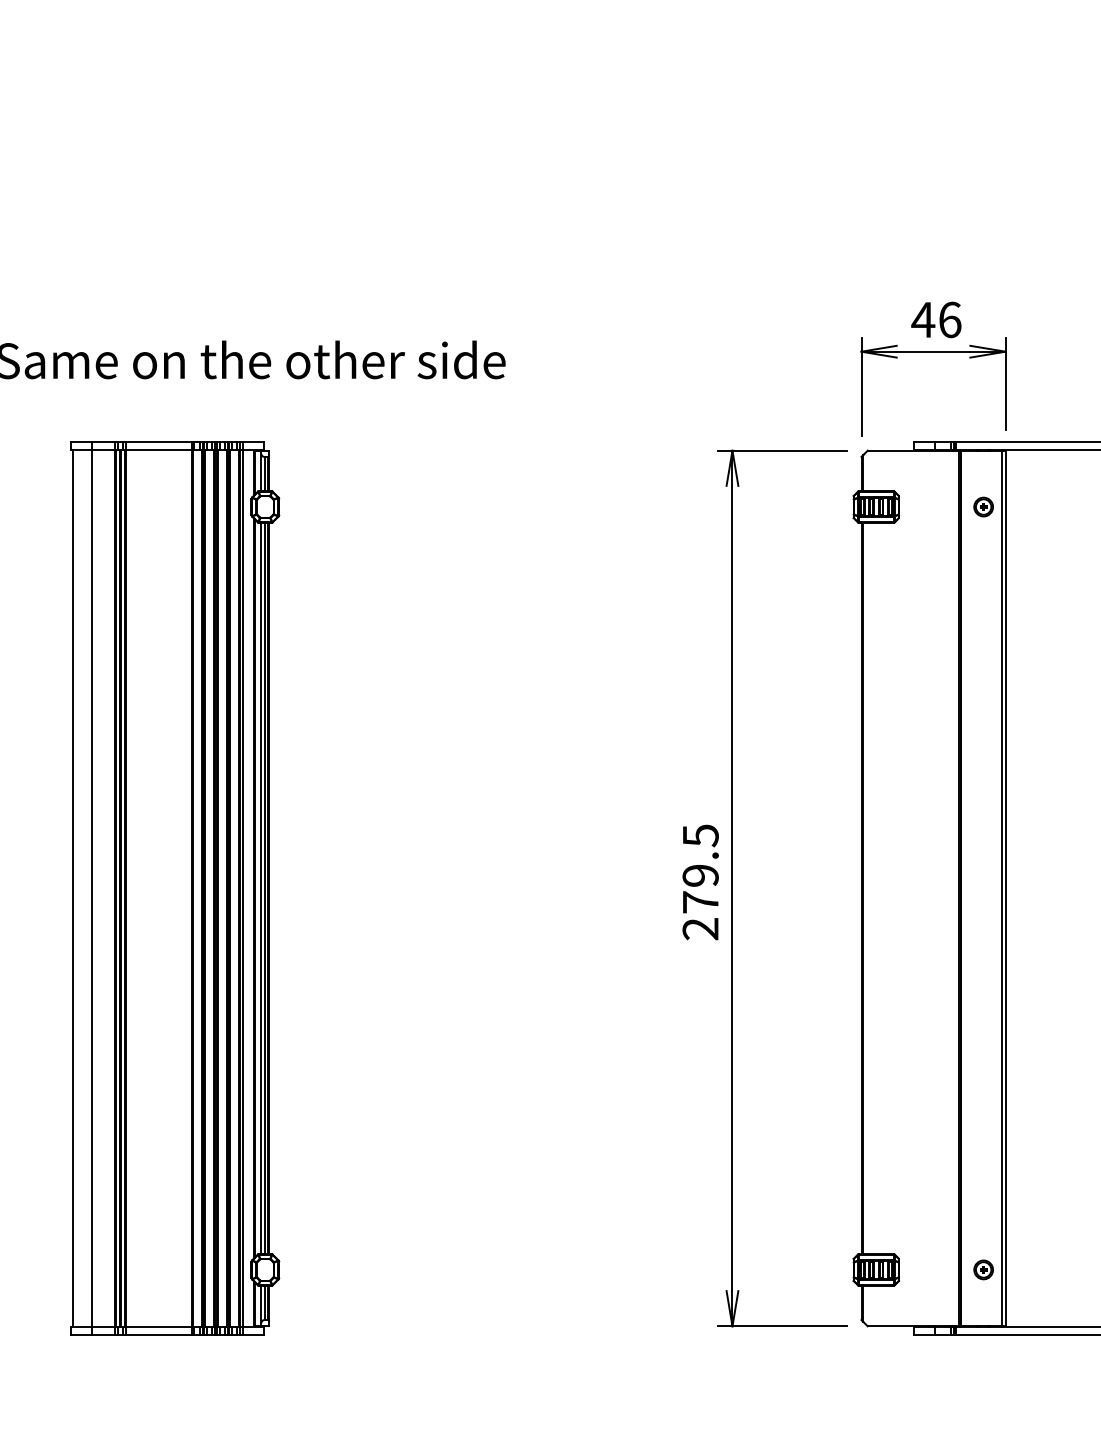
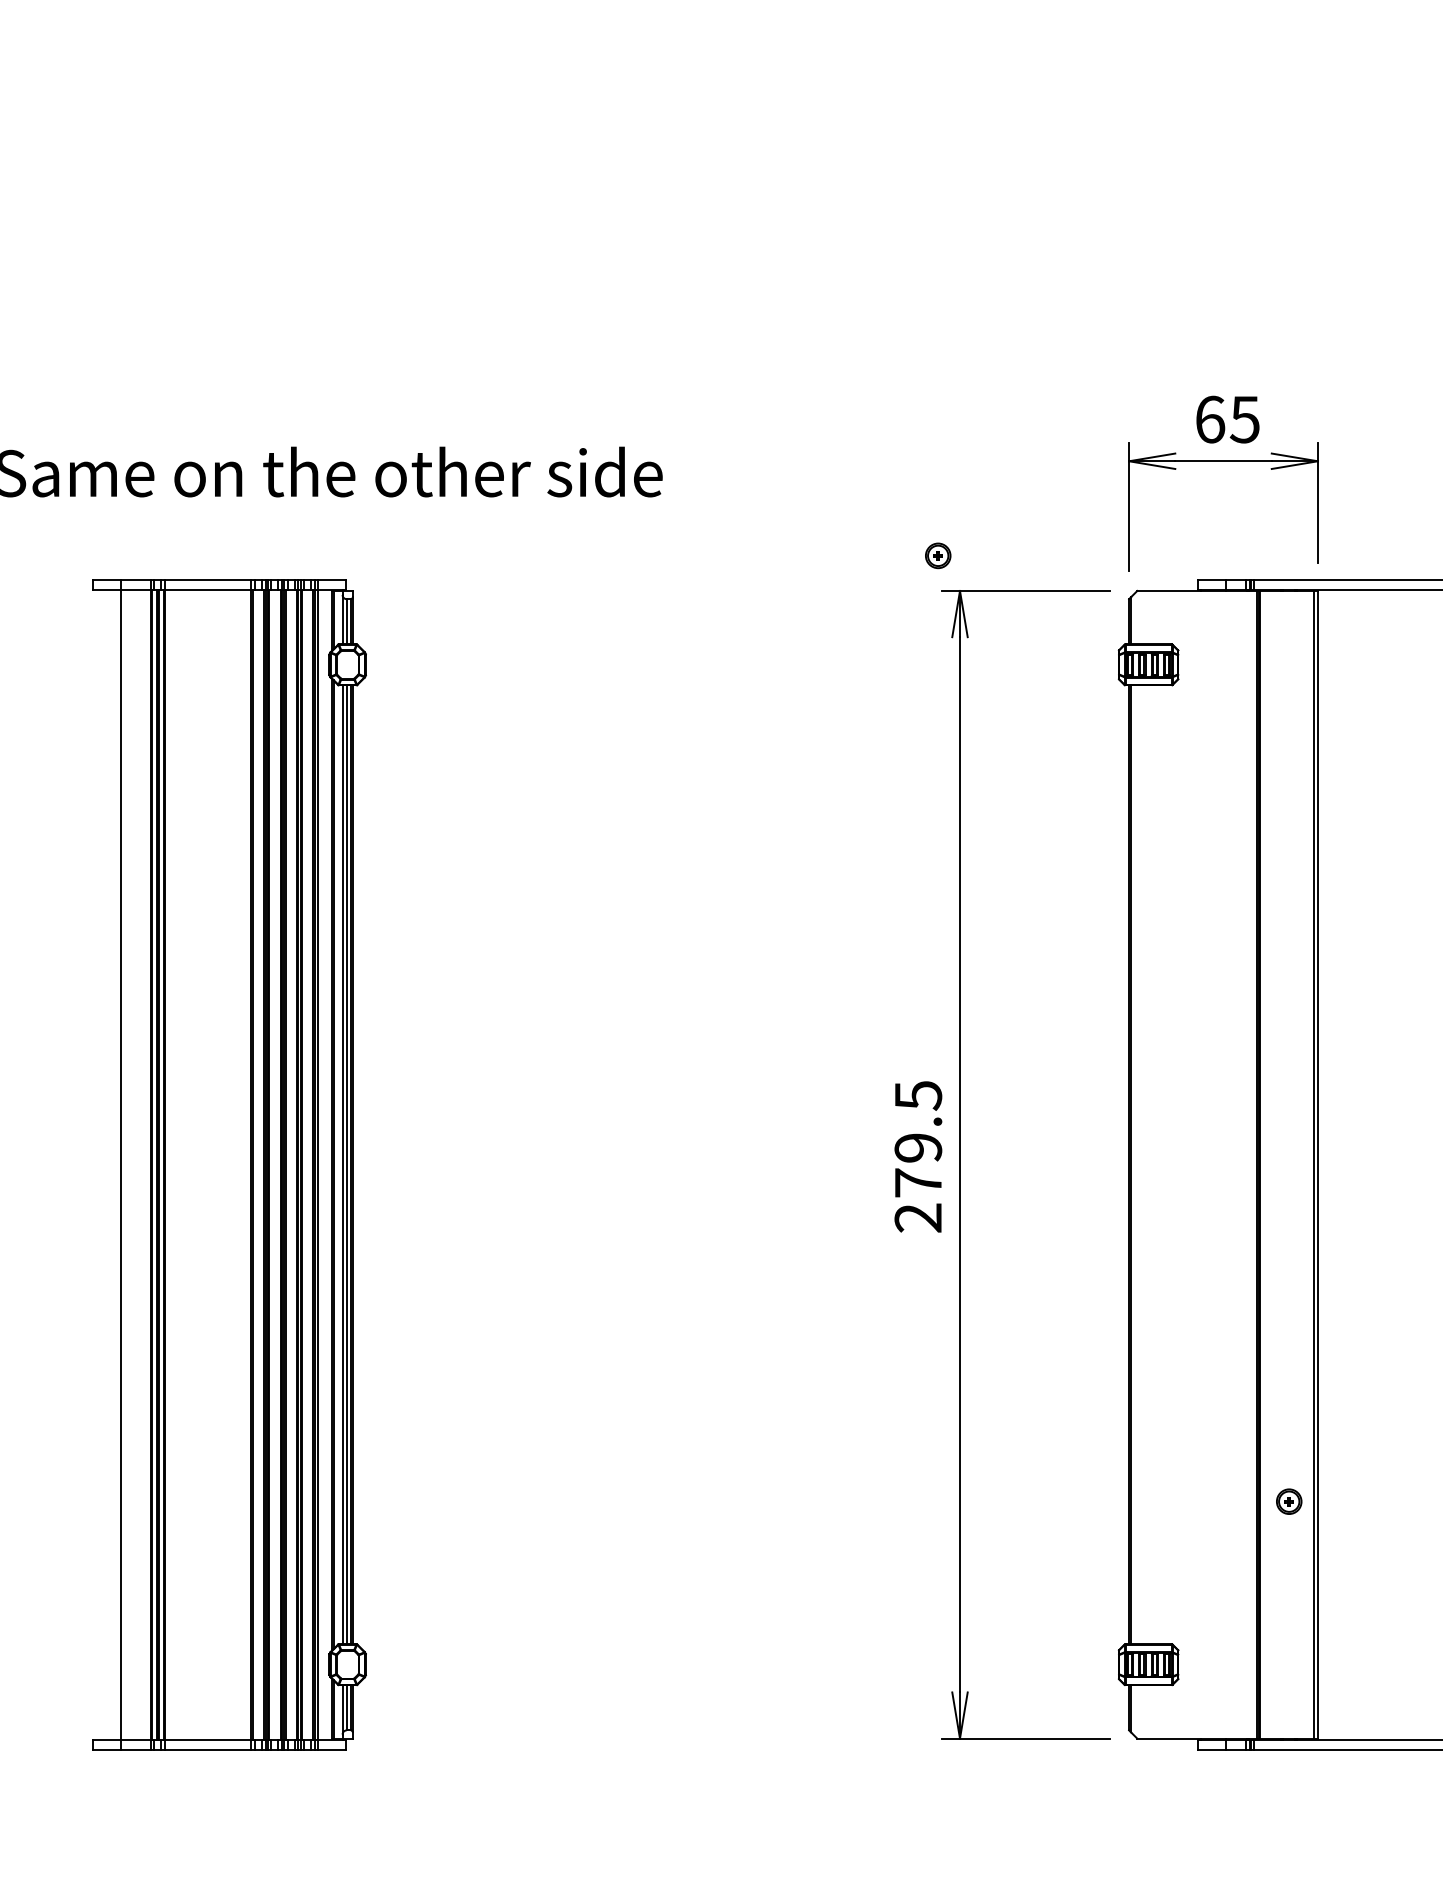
text: (936, 319) -> (1227, 419), 46 -> 65
part: (983, 506) -> (938, 555), moved
line: (73, 888) -> (96, 1164), removed
part: (983, 1269) -> (1289, 1501), moved

